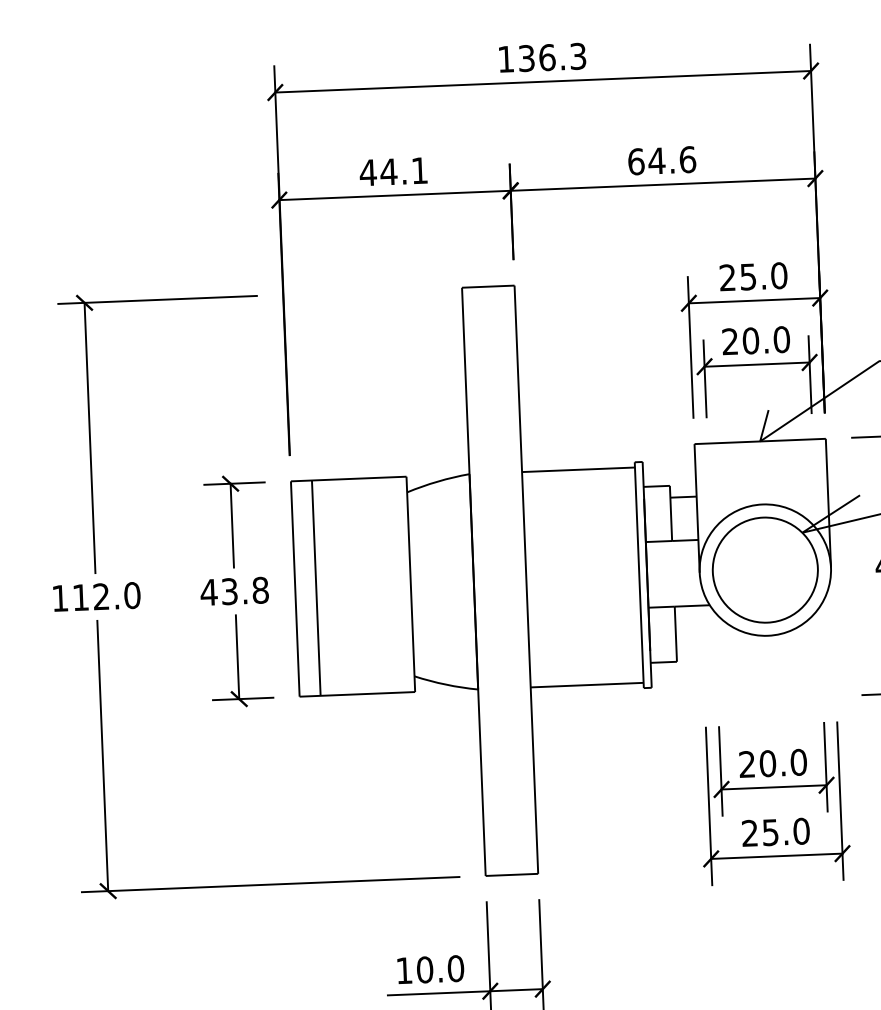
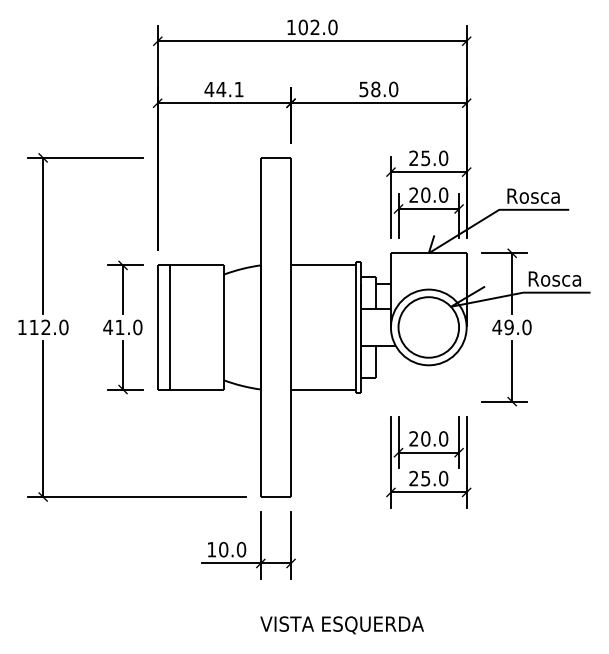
text: (551, 57) -> (317, 27), 136.3 -> 102.0
text: (661, 160) -> (378, 89), 64.6 -> 58.0
text: (244, 591) -> (128, 327), 43.8 -> 41.0

